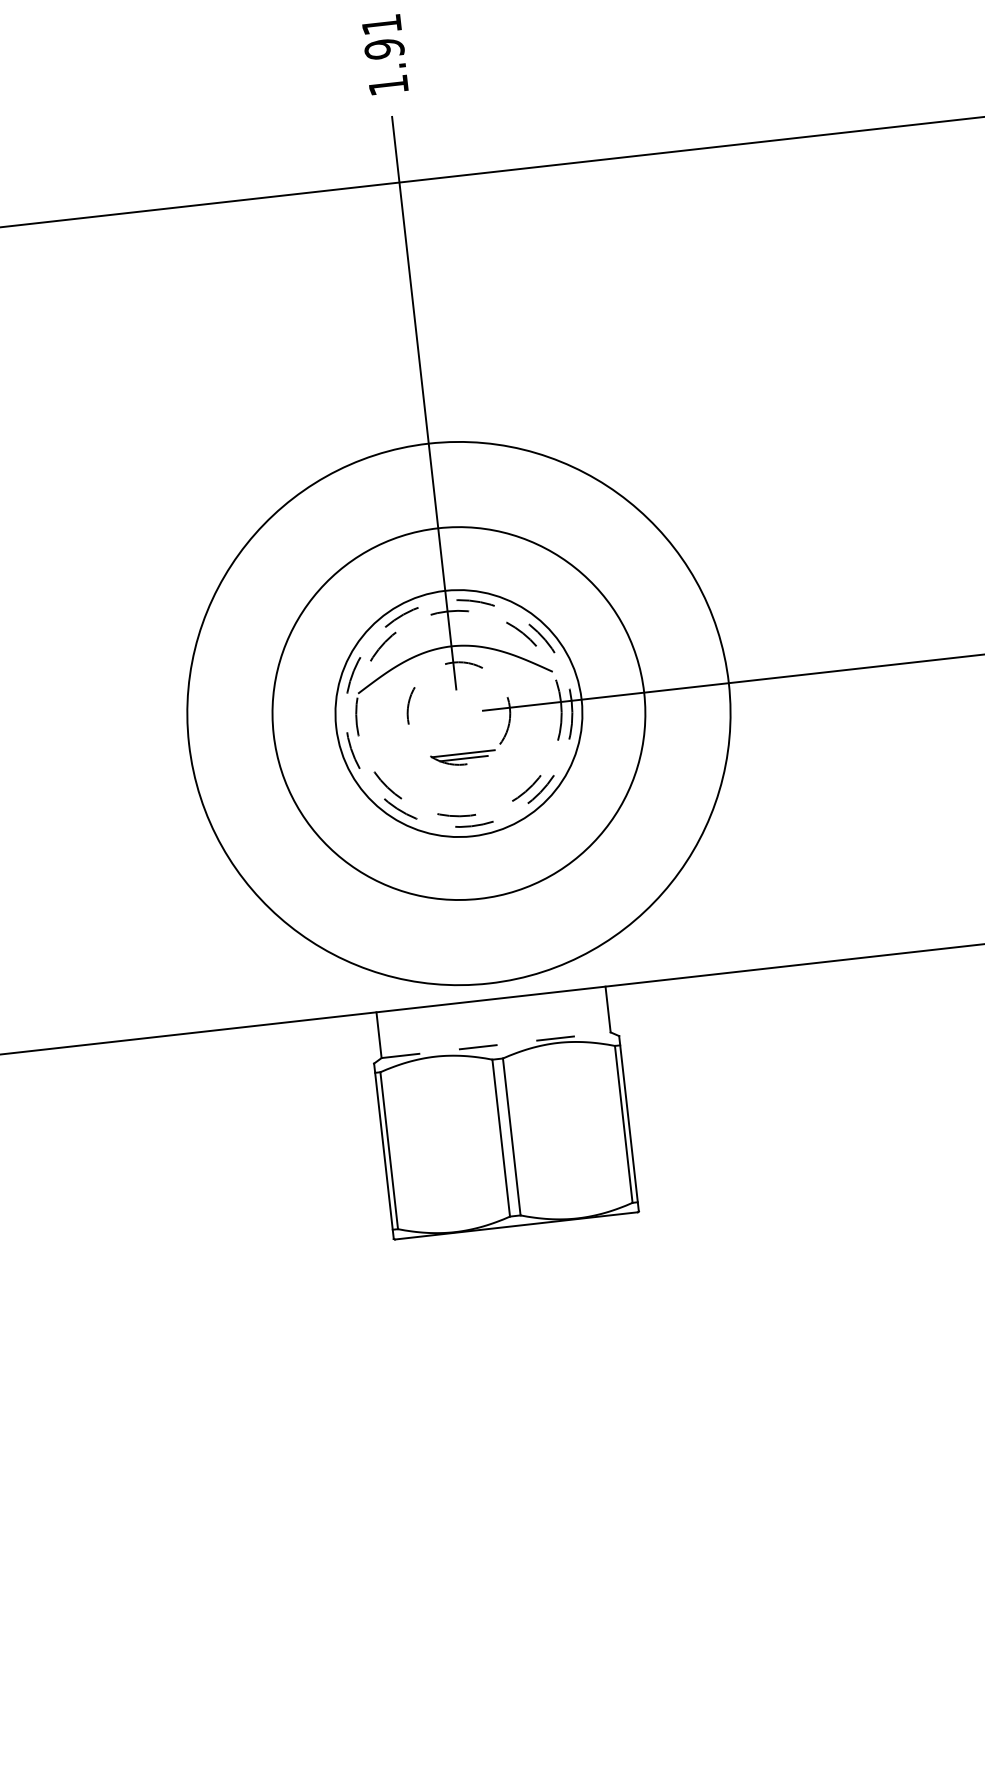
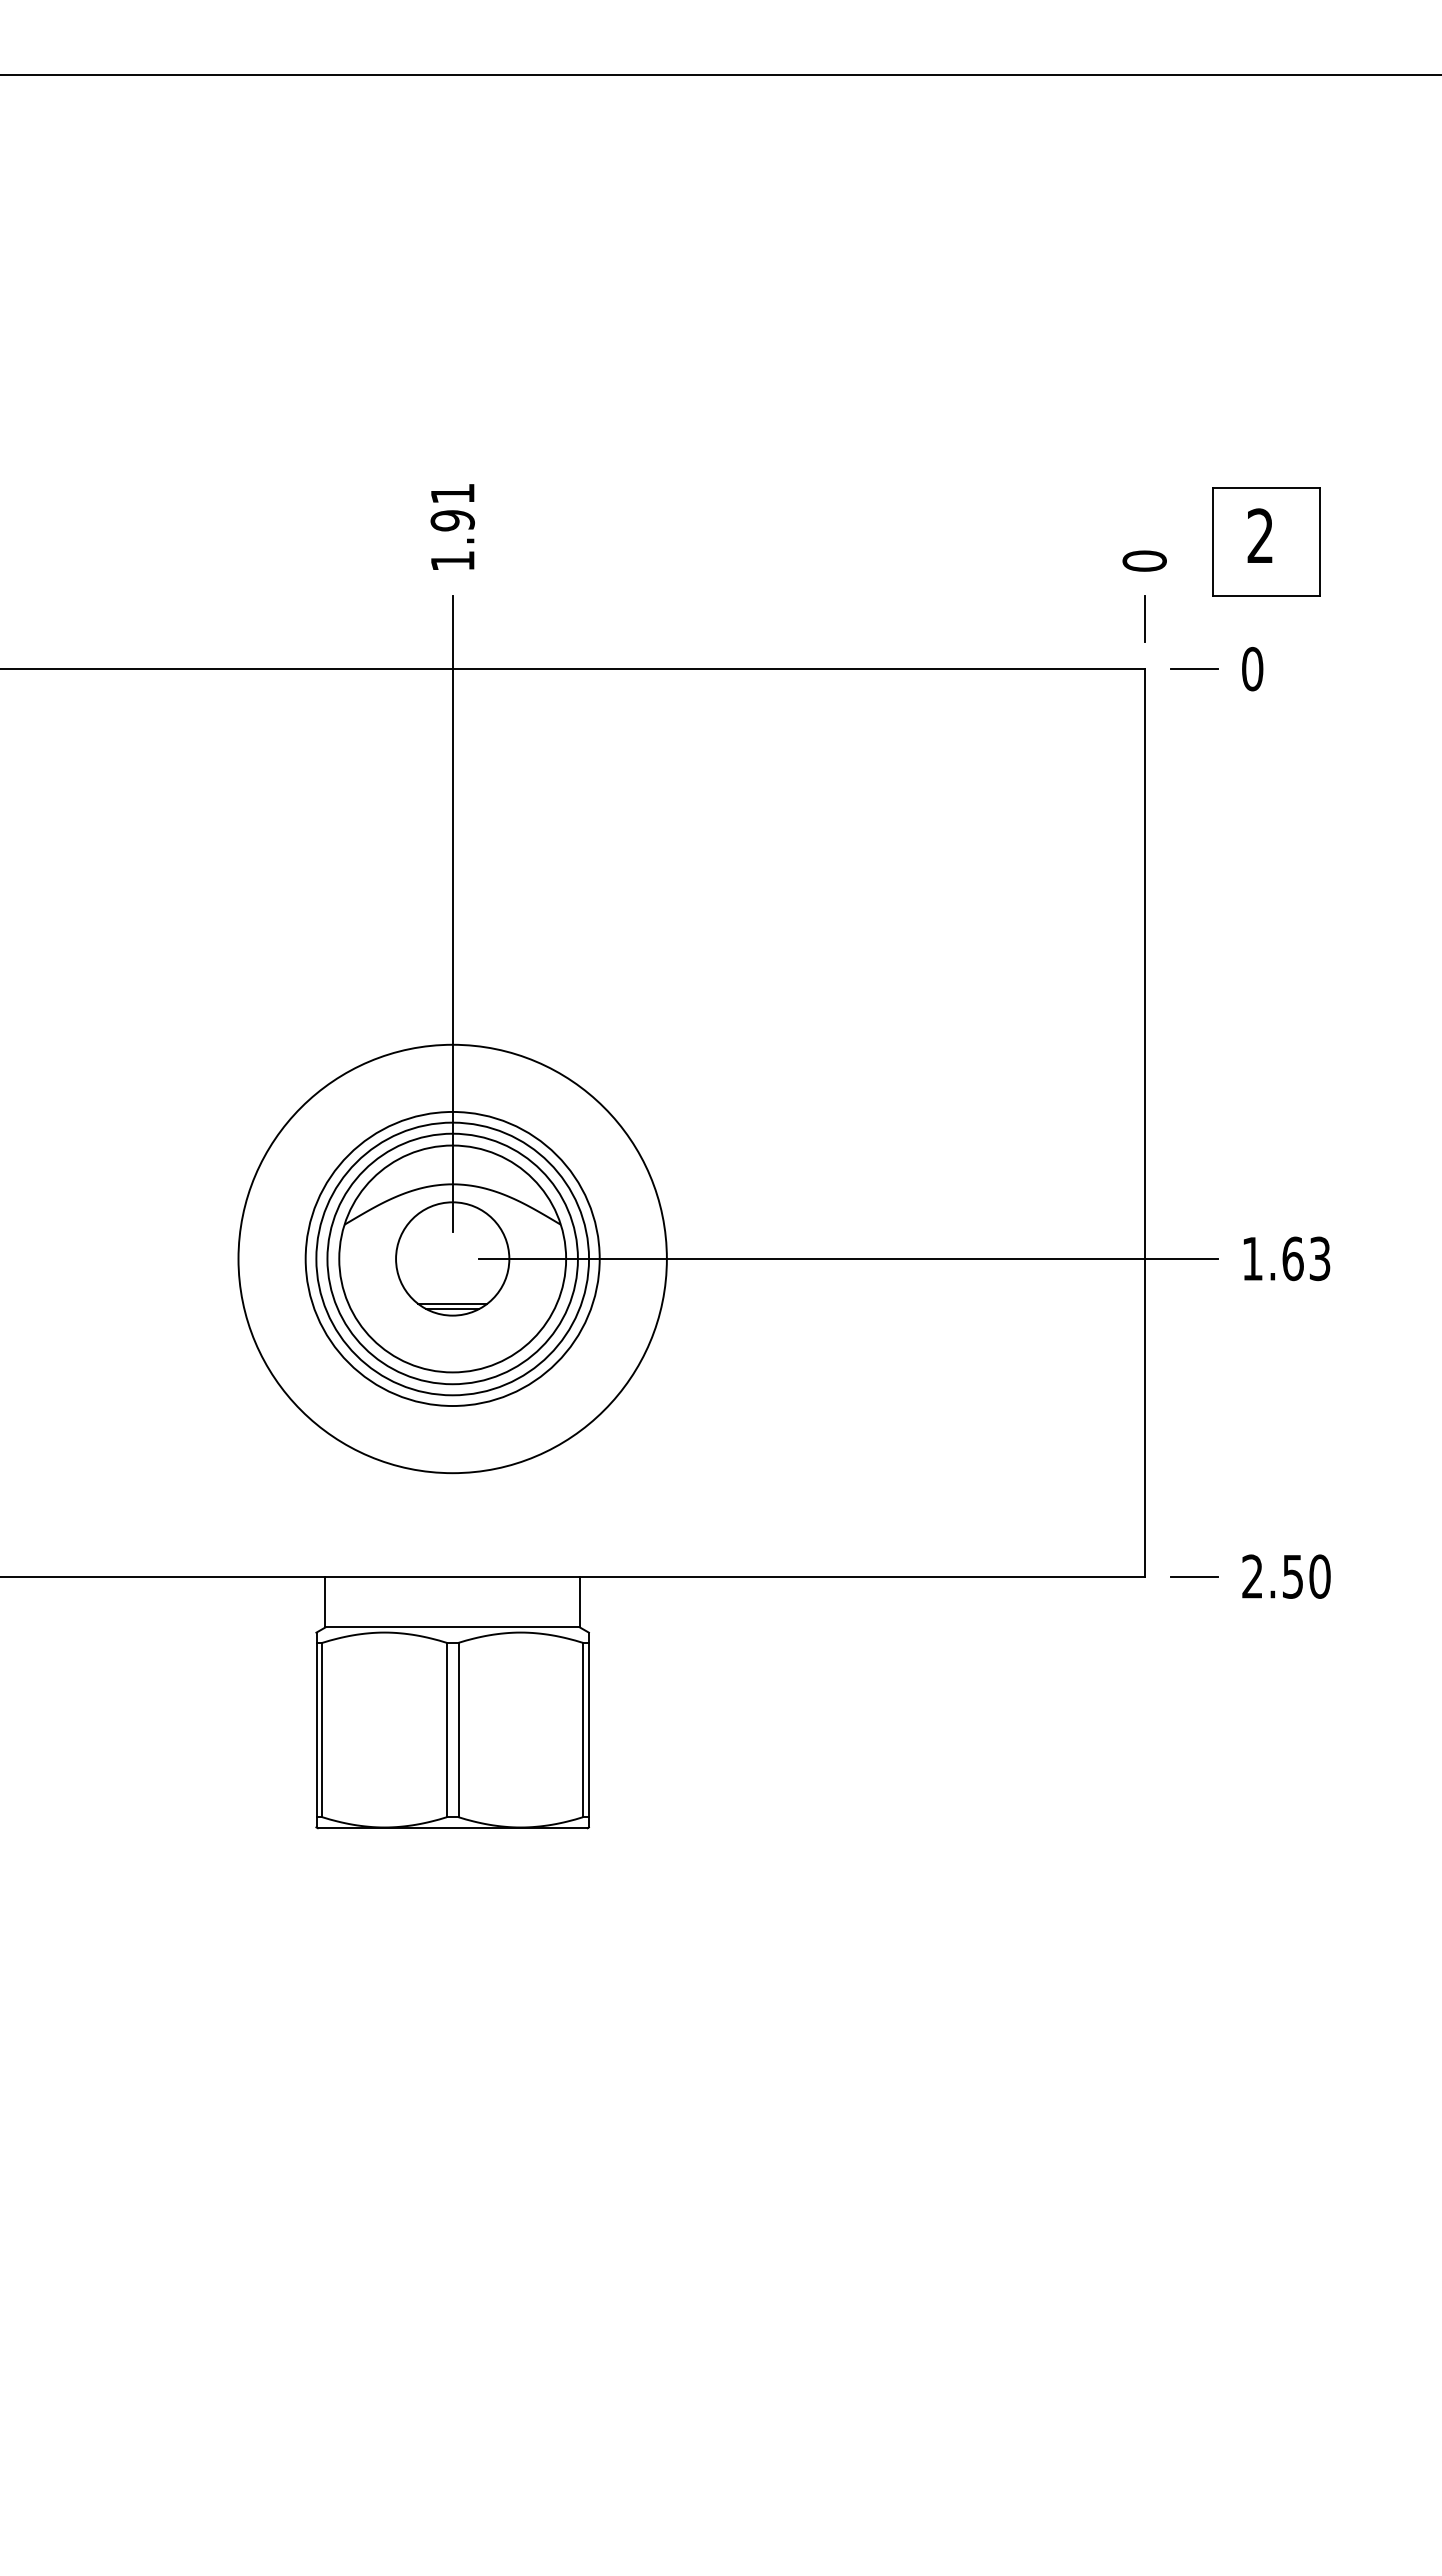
circle: (458, 713) -> (452, 1258), dashed -> solid
circle: (458, 713) -> (452, 1258), dashed -> solid
circle: (458, 713) -> (452, 1258), dashed -> solid
circle: (458, 713) -> (452, 1258), size x0.71
circle: (458, 713) -> (452, 1258), size x0.71
line: (496, 1045) -> (453, 1627), dashed -> solid

